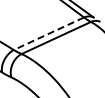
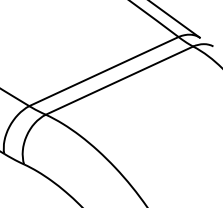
line: (48, 33) -> (102, 71), dashed -> solid

